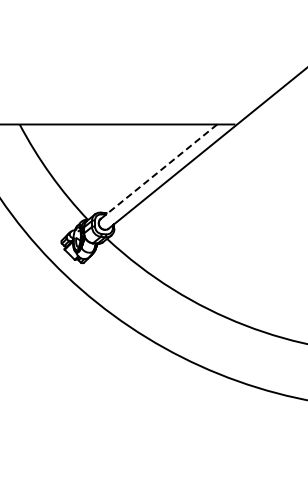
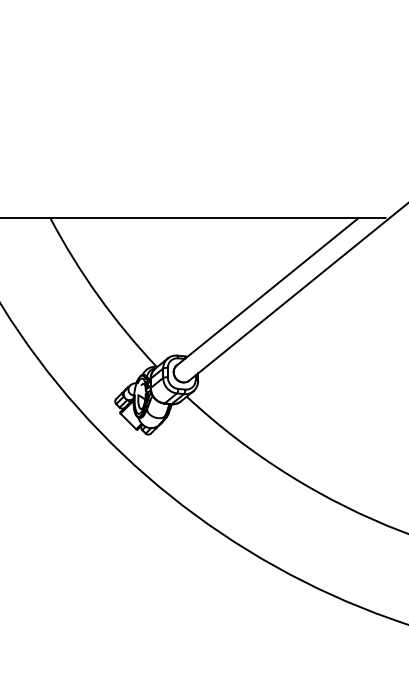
line: (158, 172) -> (266, 292), dashed -> solid

